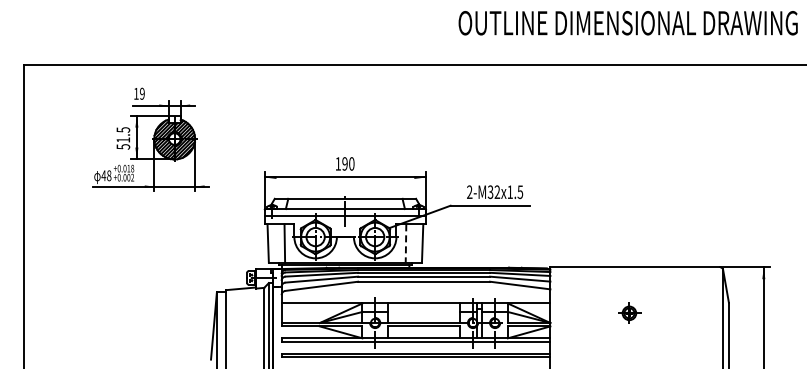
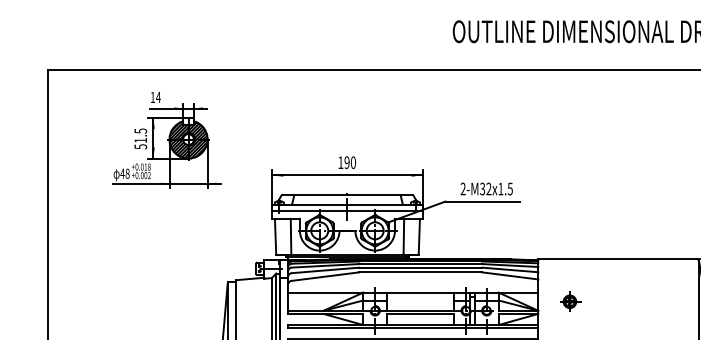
text: (141, 93) -> (157, 97), 19 -> 14
line: (406, 243) -> (404, 236), dashed -> solid
part: (629, 312) -> (570, 301), moved

